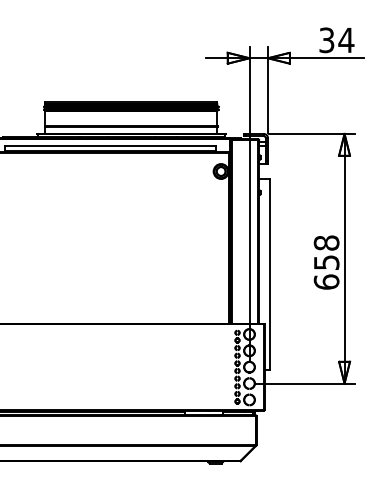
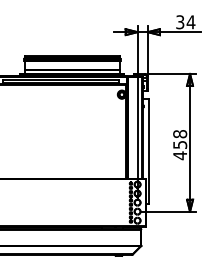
text: (327, 281) -> (180, 155), 658 -> 458

